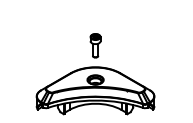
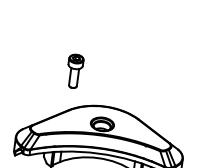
part: (95, 45) -> (74, 71), moved

